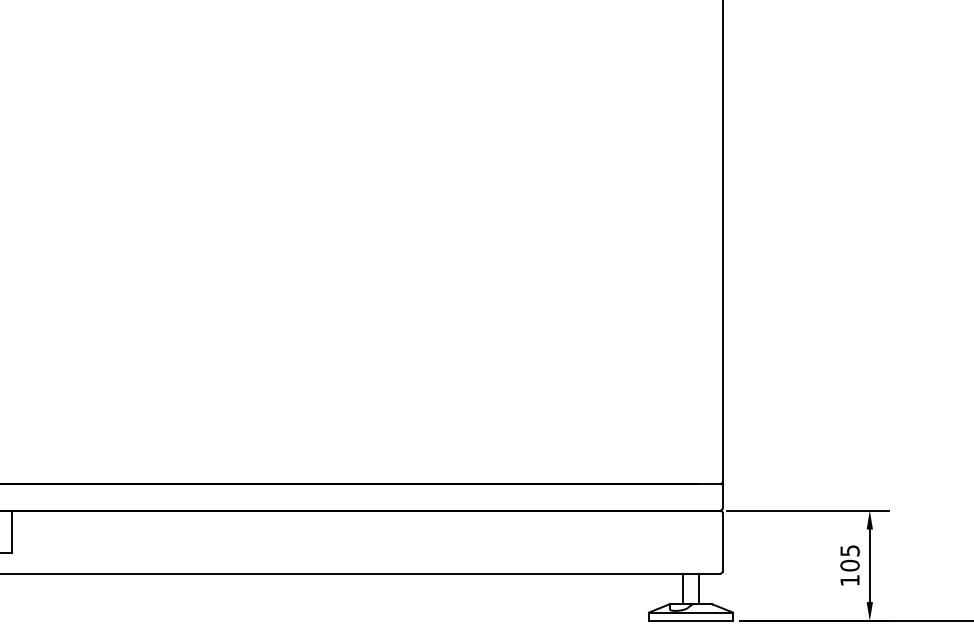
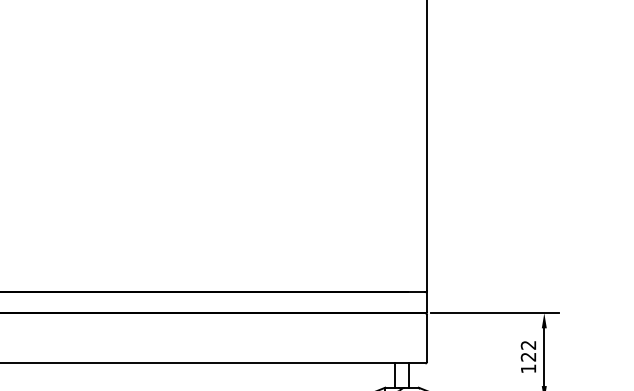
text: (849, 558) -> (528, 351), 105 -> 122

